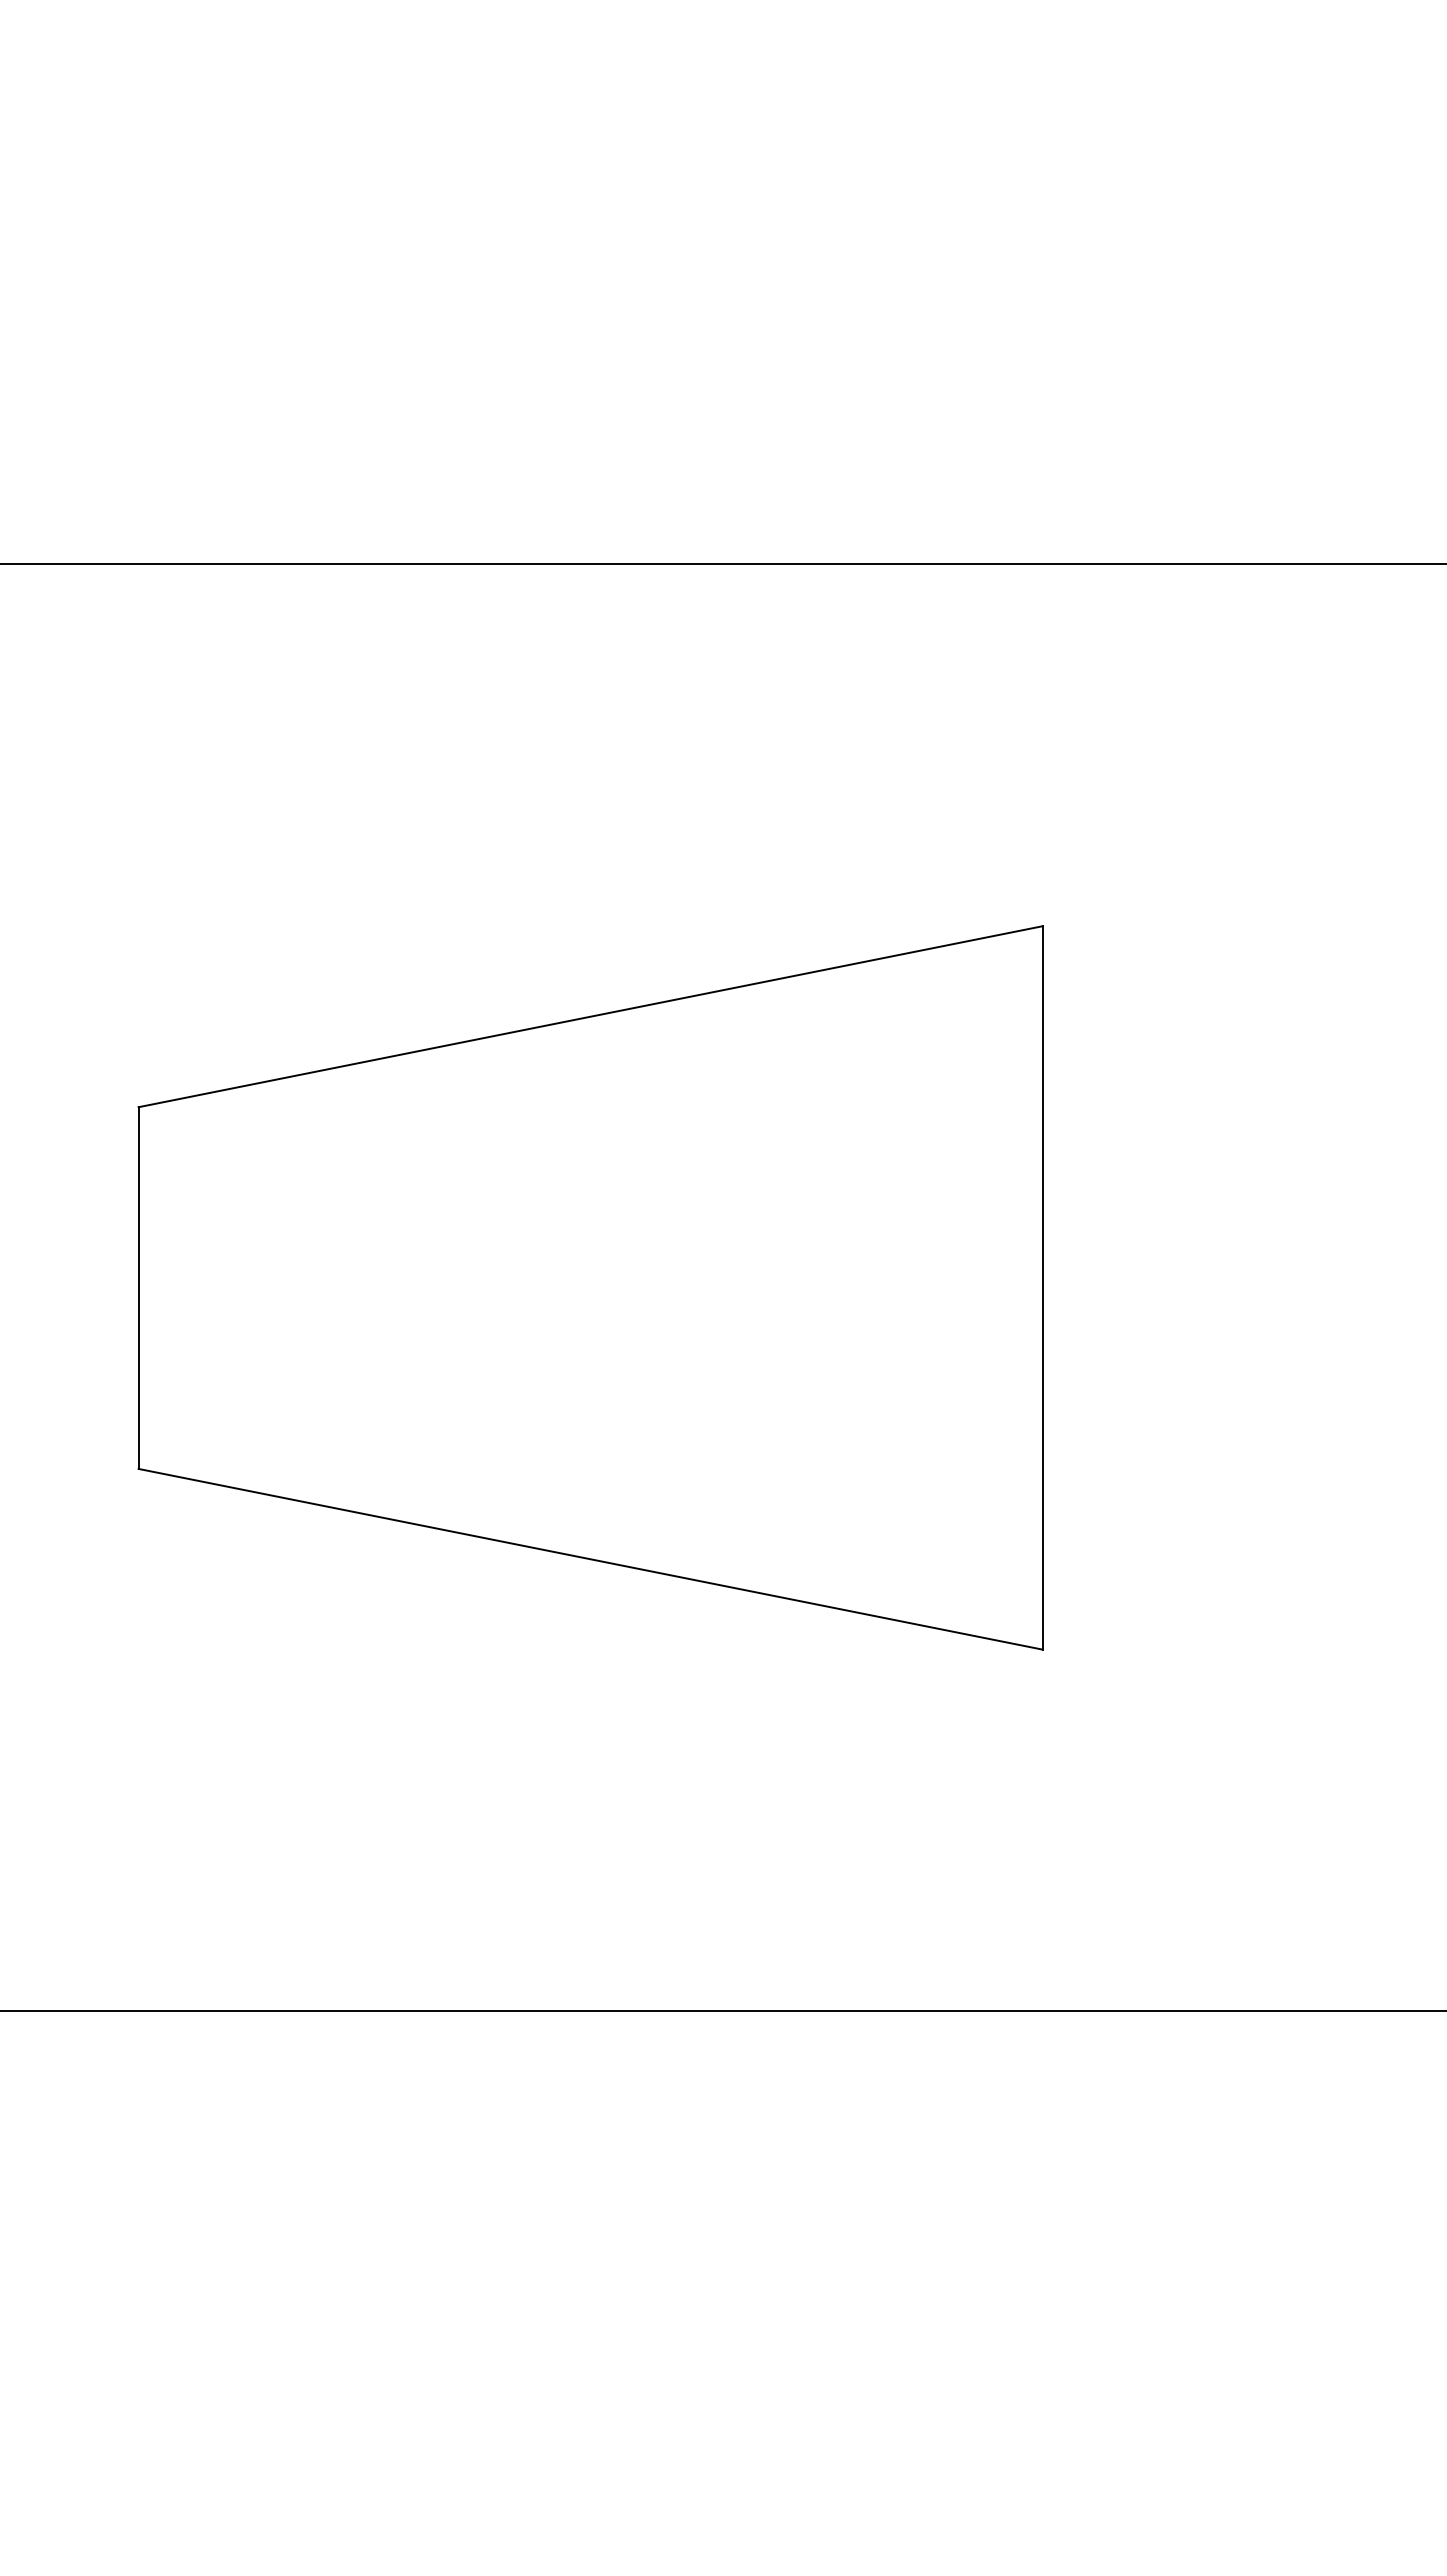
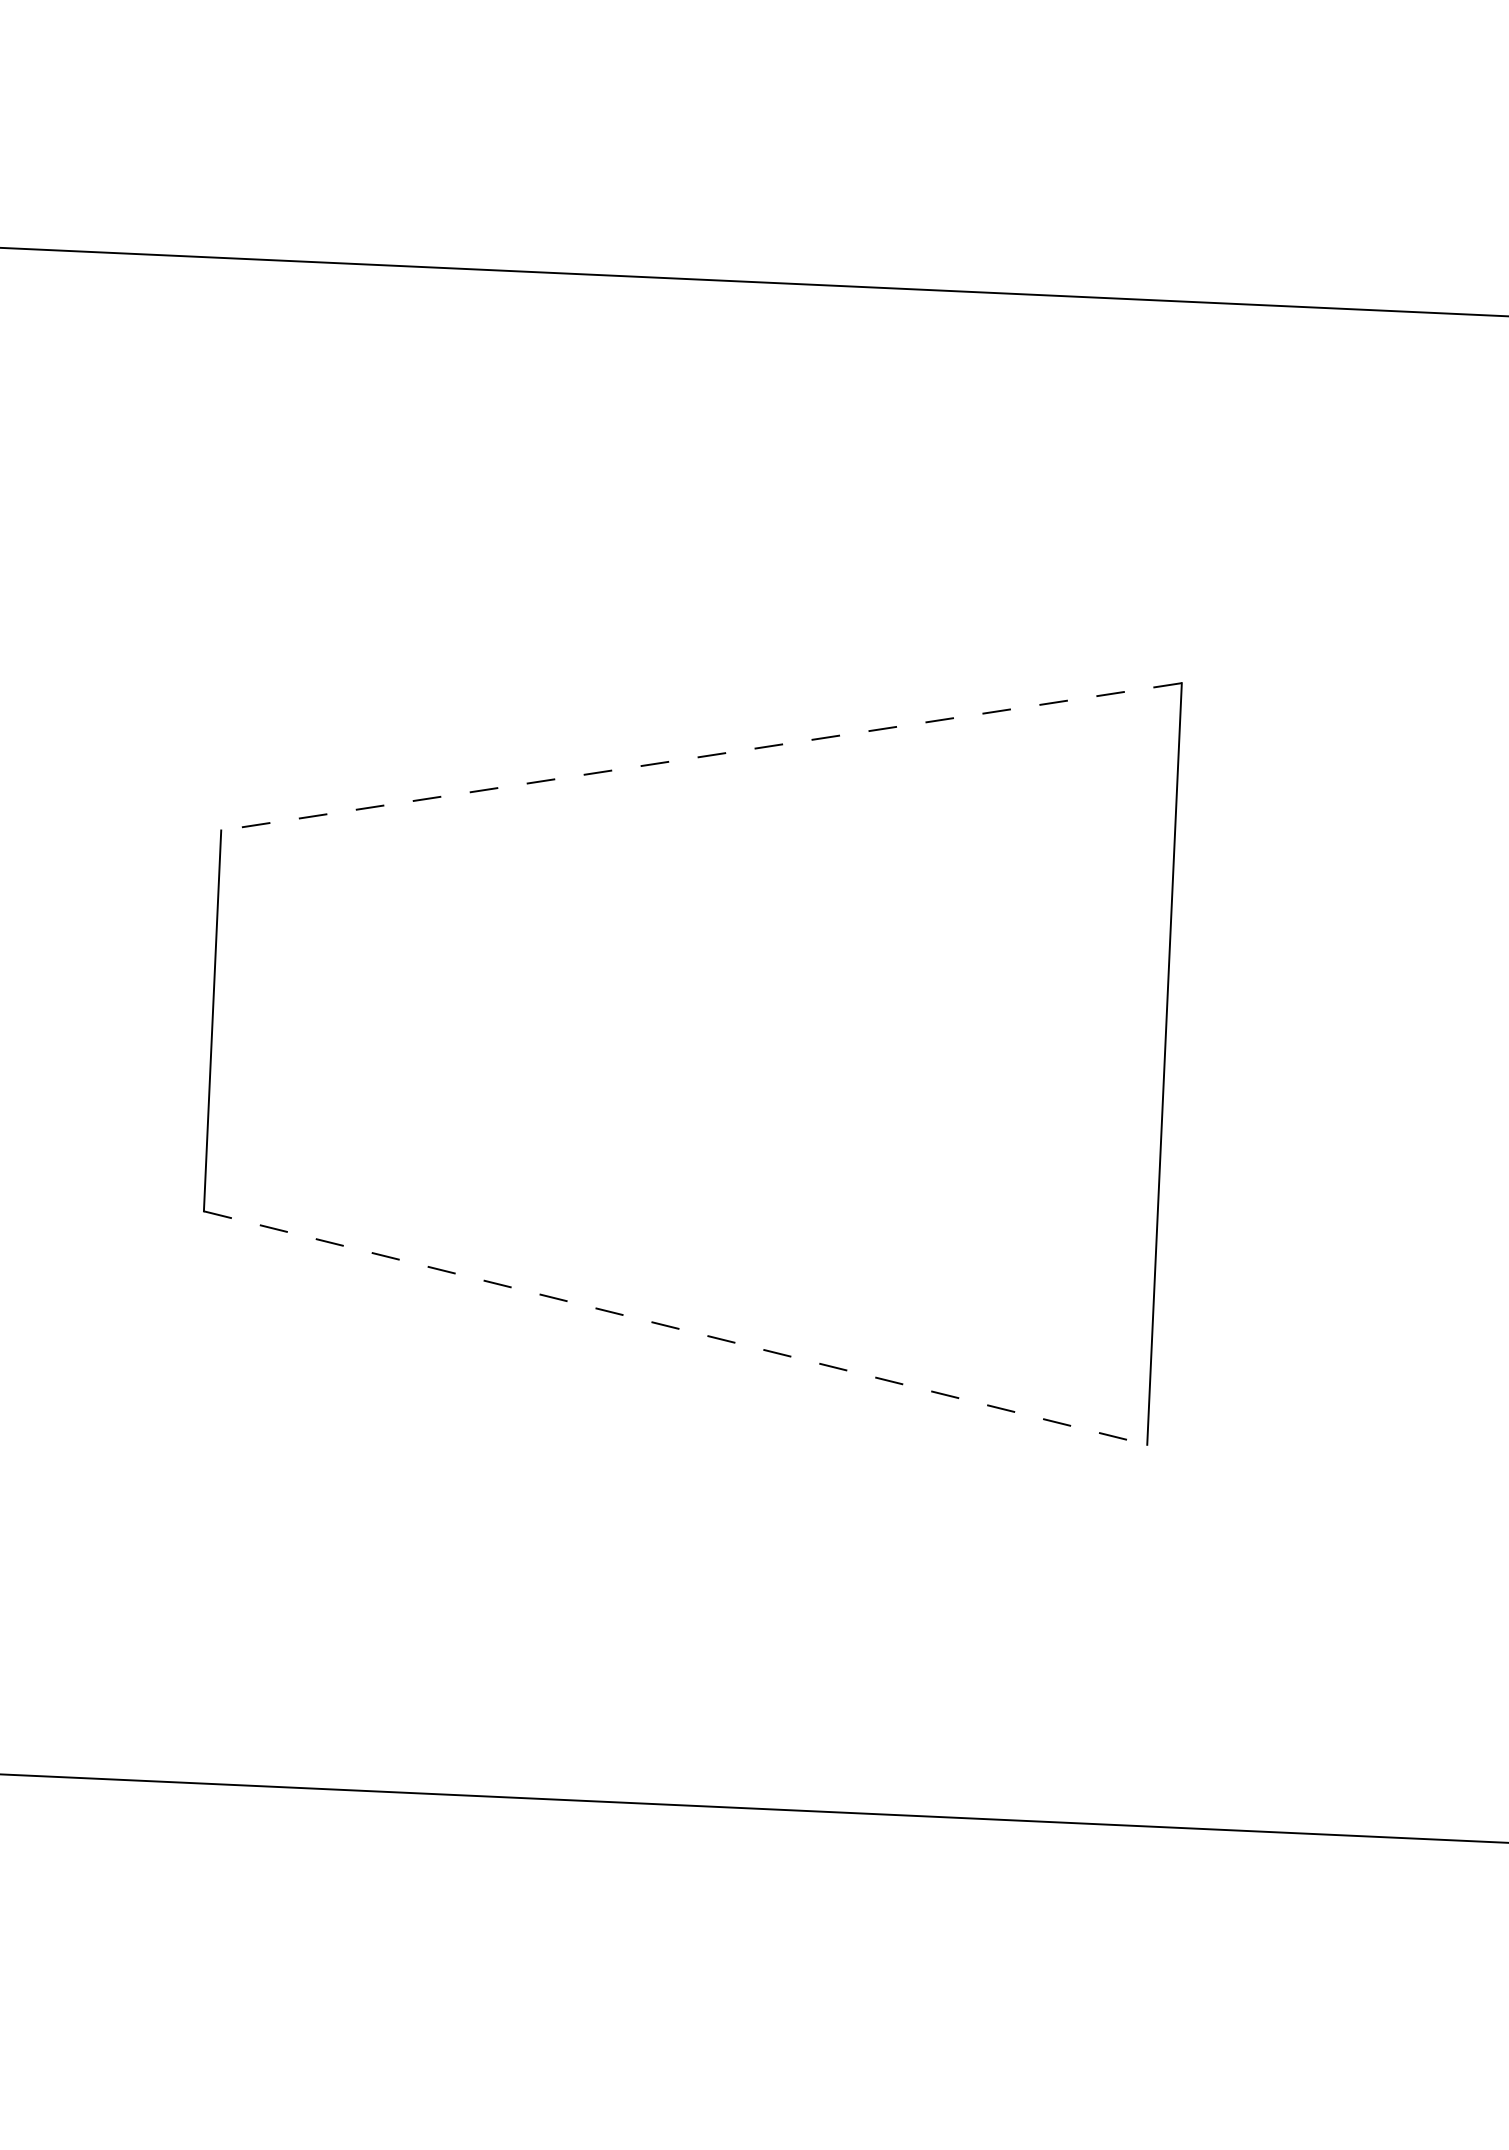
line: (590, 1016) -> (701, 756), solid -> dashed
line: (591, 1559) -> (676, 1328), solid -> dashed

